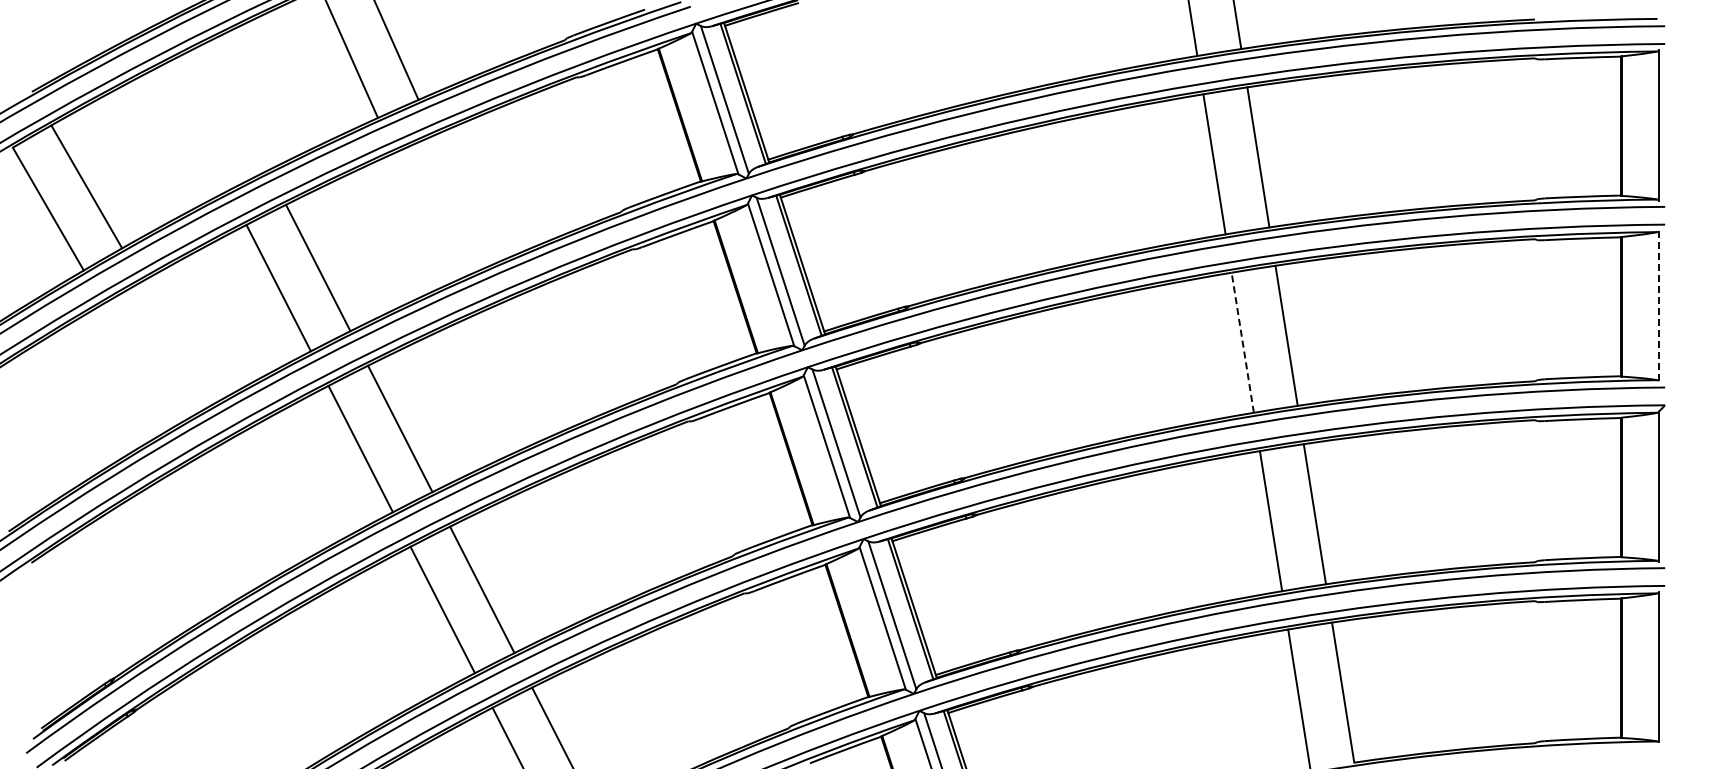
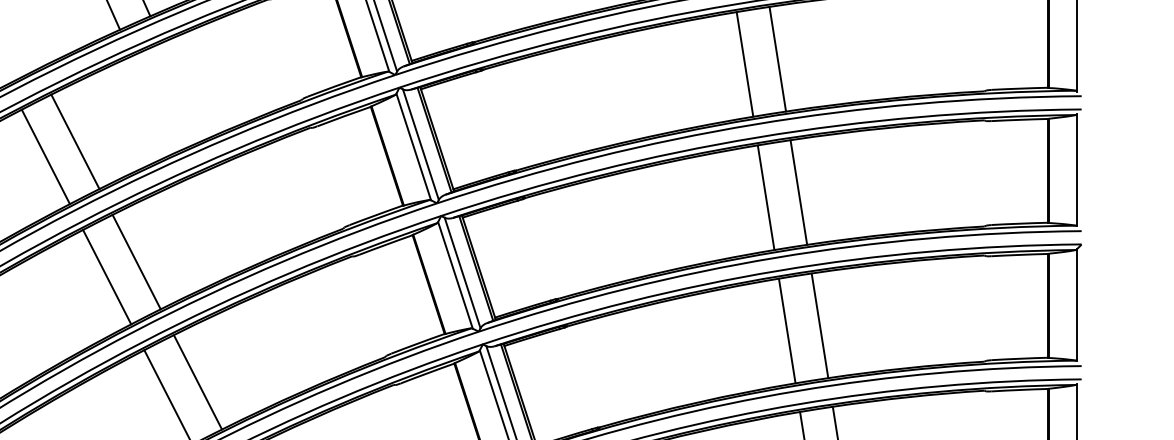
line: (1658, 306) -> (1076, 170), dashed -> solid
line: (1242, 342) -> (765, 197), dashed -> solid

